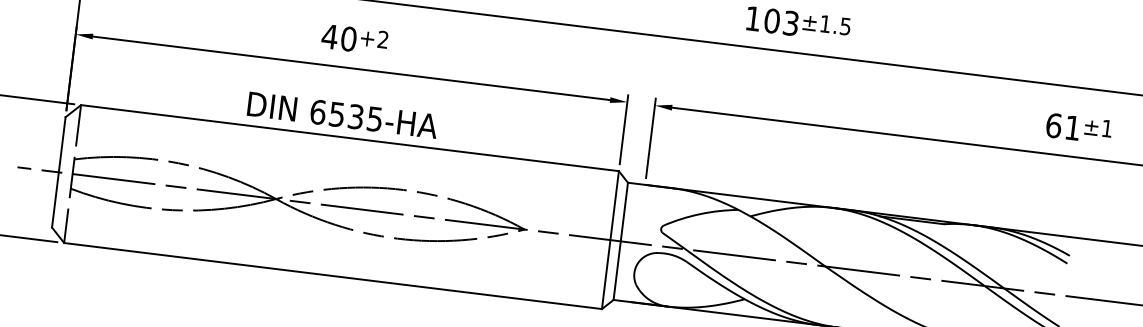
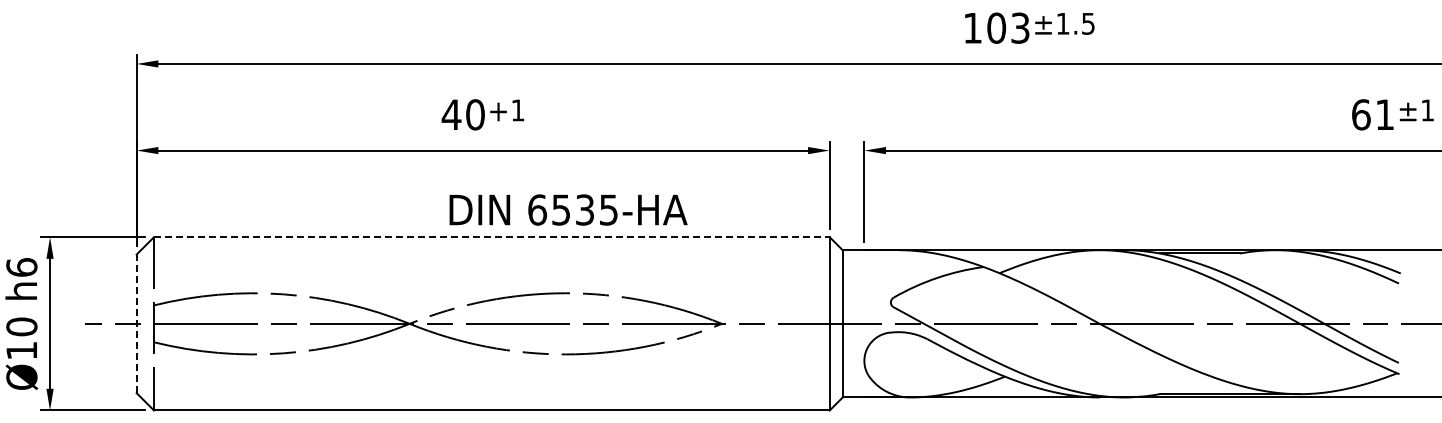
text: (382, 39) -> (517, 110), +2 -> +1
text: (342, 114) -> (568, 209), moved
line: (349, 138) -> (491, 237), solid -> dashed
line: (58, 172) -> (136, 323), solid -> dashed

